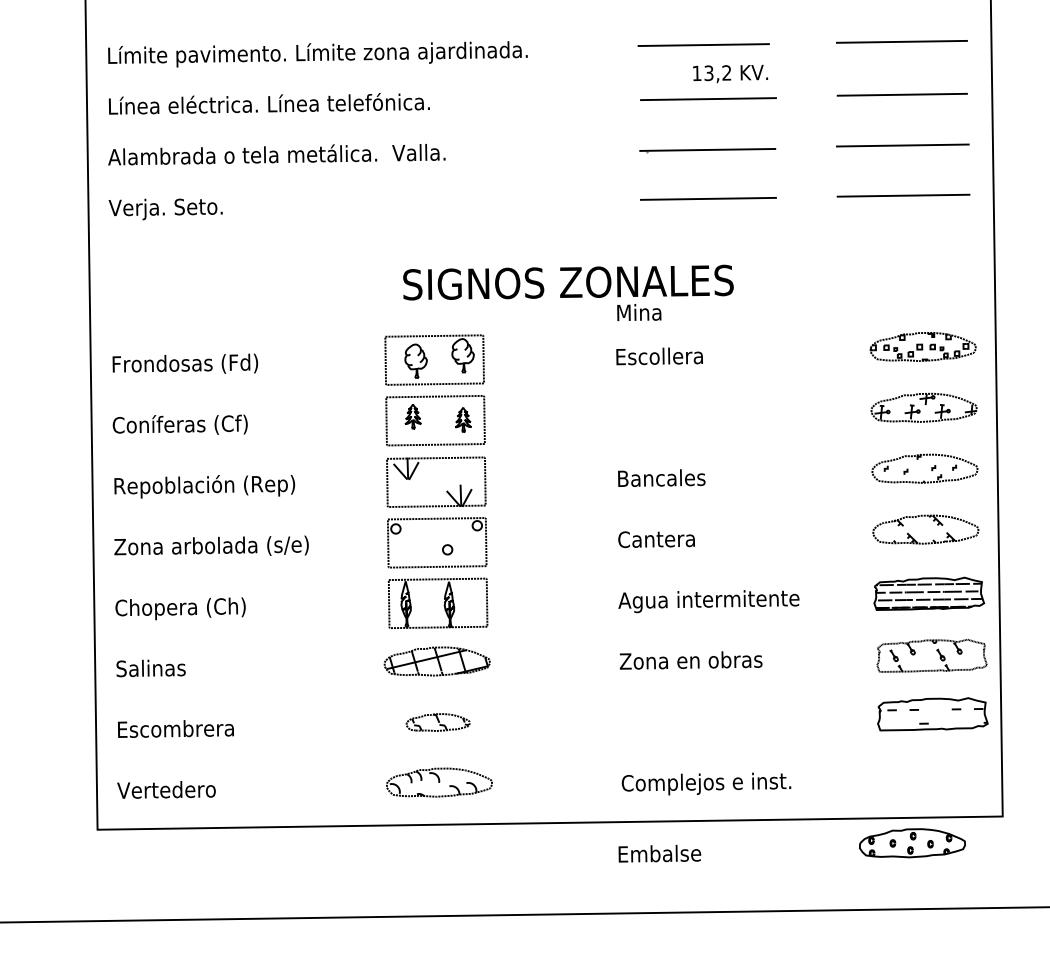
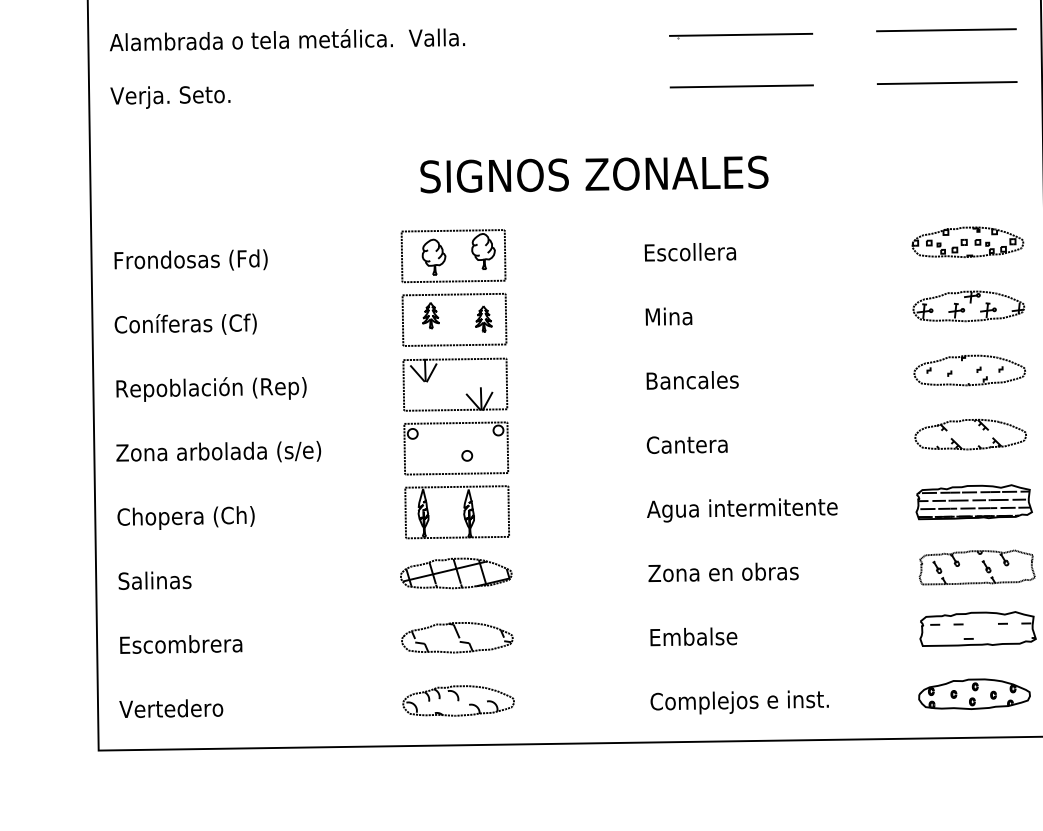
text: (639, 312) -> (669, 316), moved
part: (437, 722) -> (456, 637), size x1.67
part: (912, 843) -> (974, 694), moved
text: (659, 853) -> (693, 636), moved

